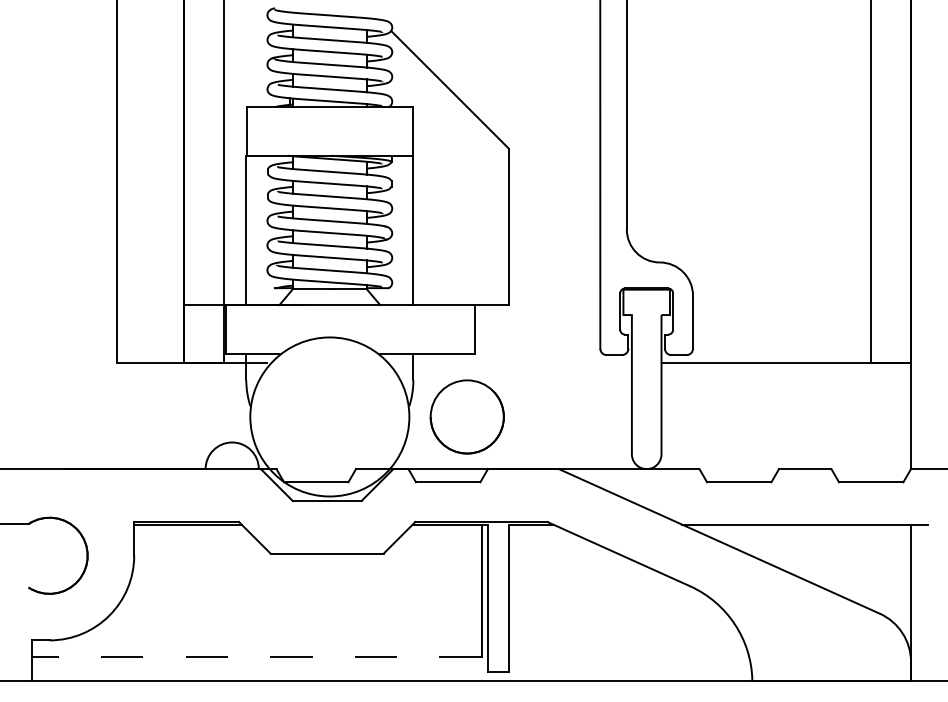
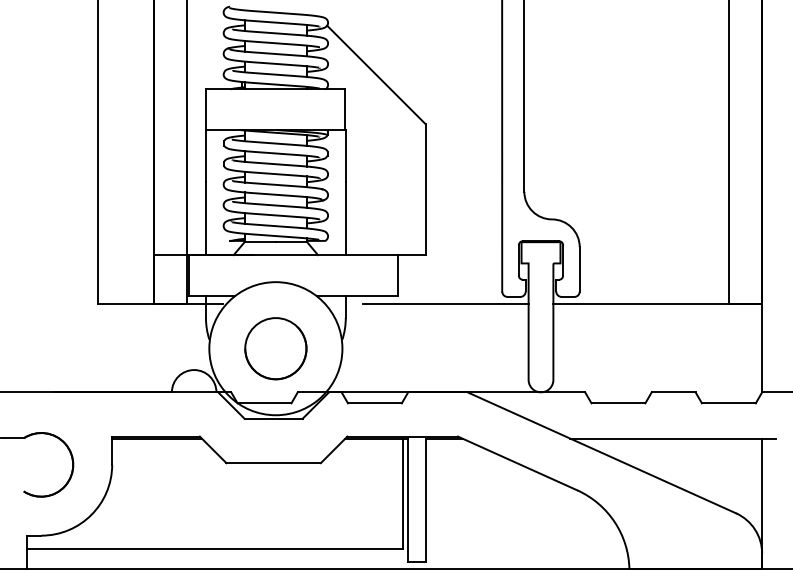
line: (532, 362) -> (445, 303), added
circle: (466, 416) -> (275, 348), moved
line: (257, 656) -> (215, 549), dashed -> solid

